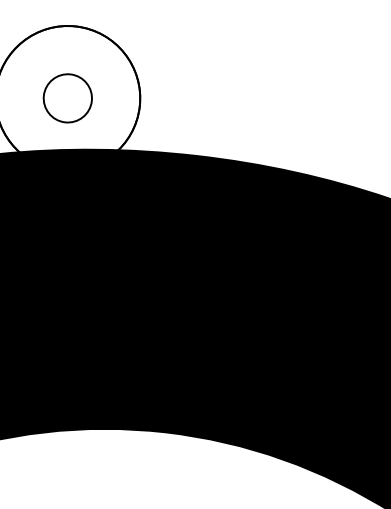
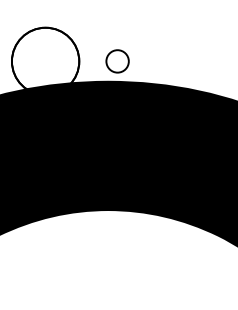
part: (67, 98) -> (117, 61), moved

